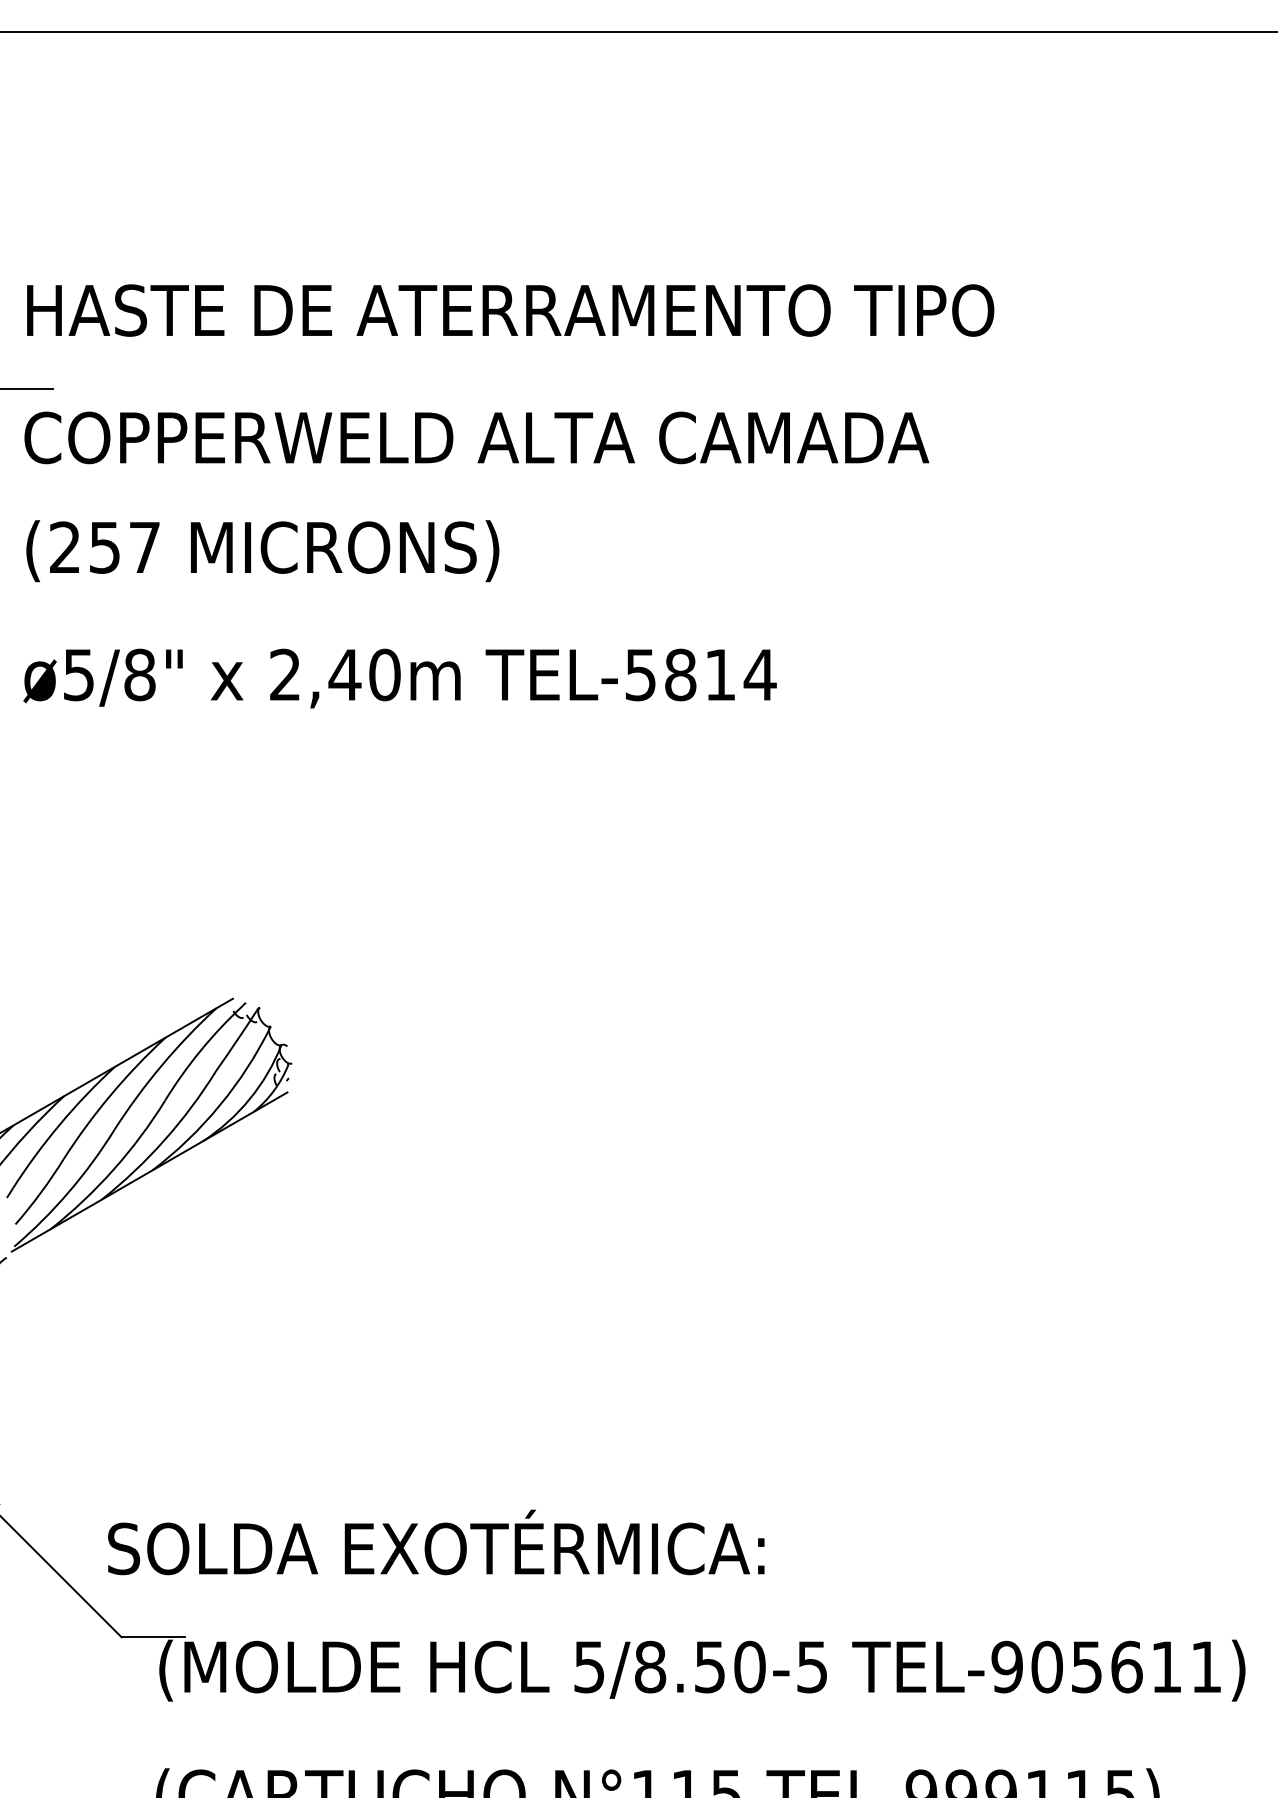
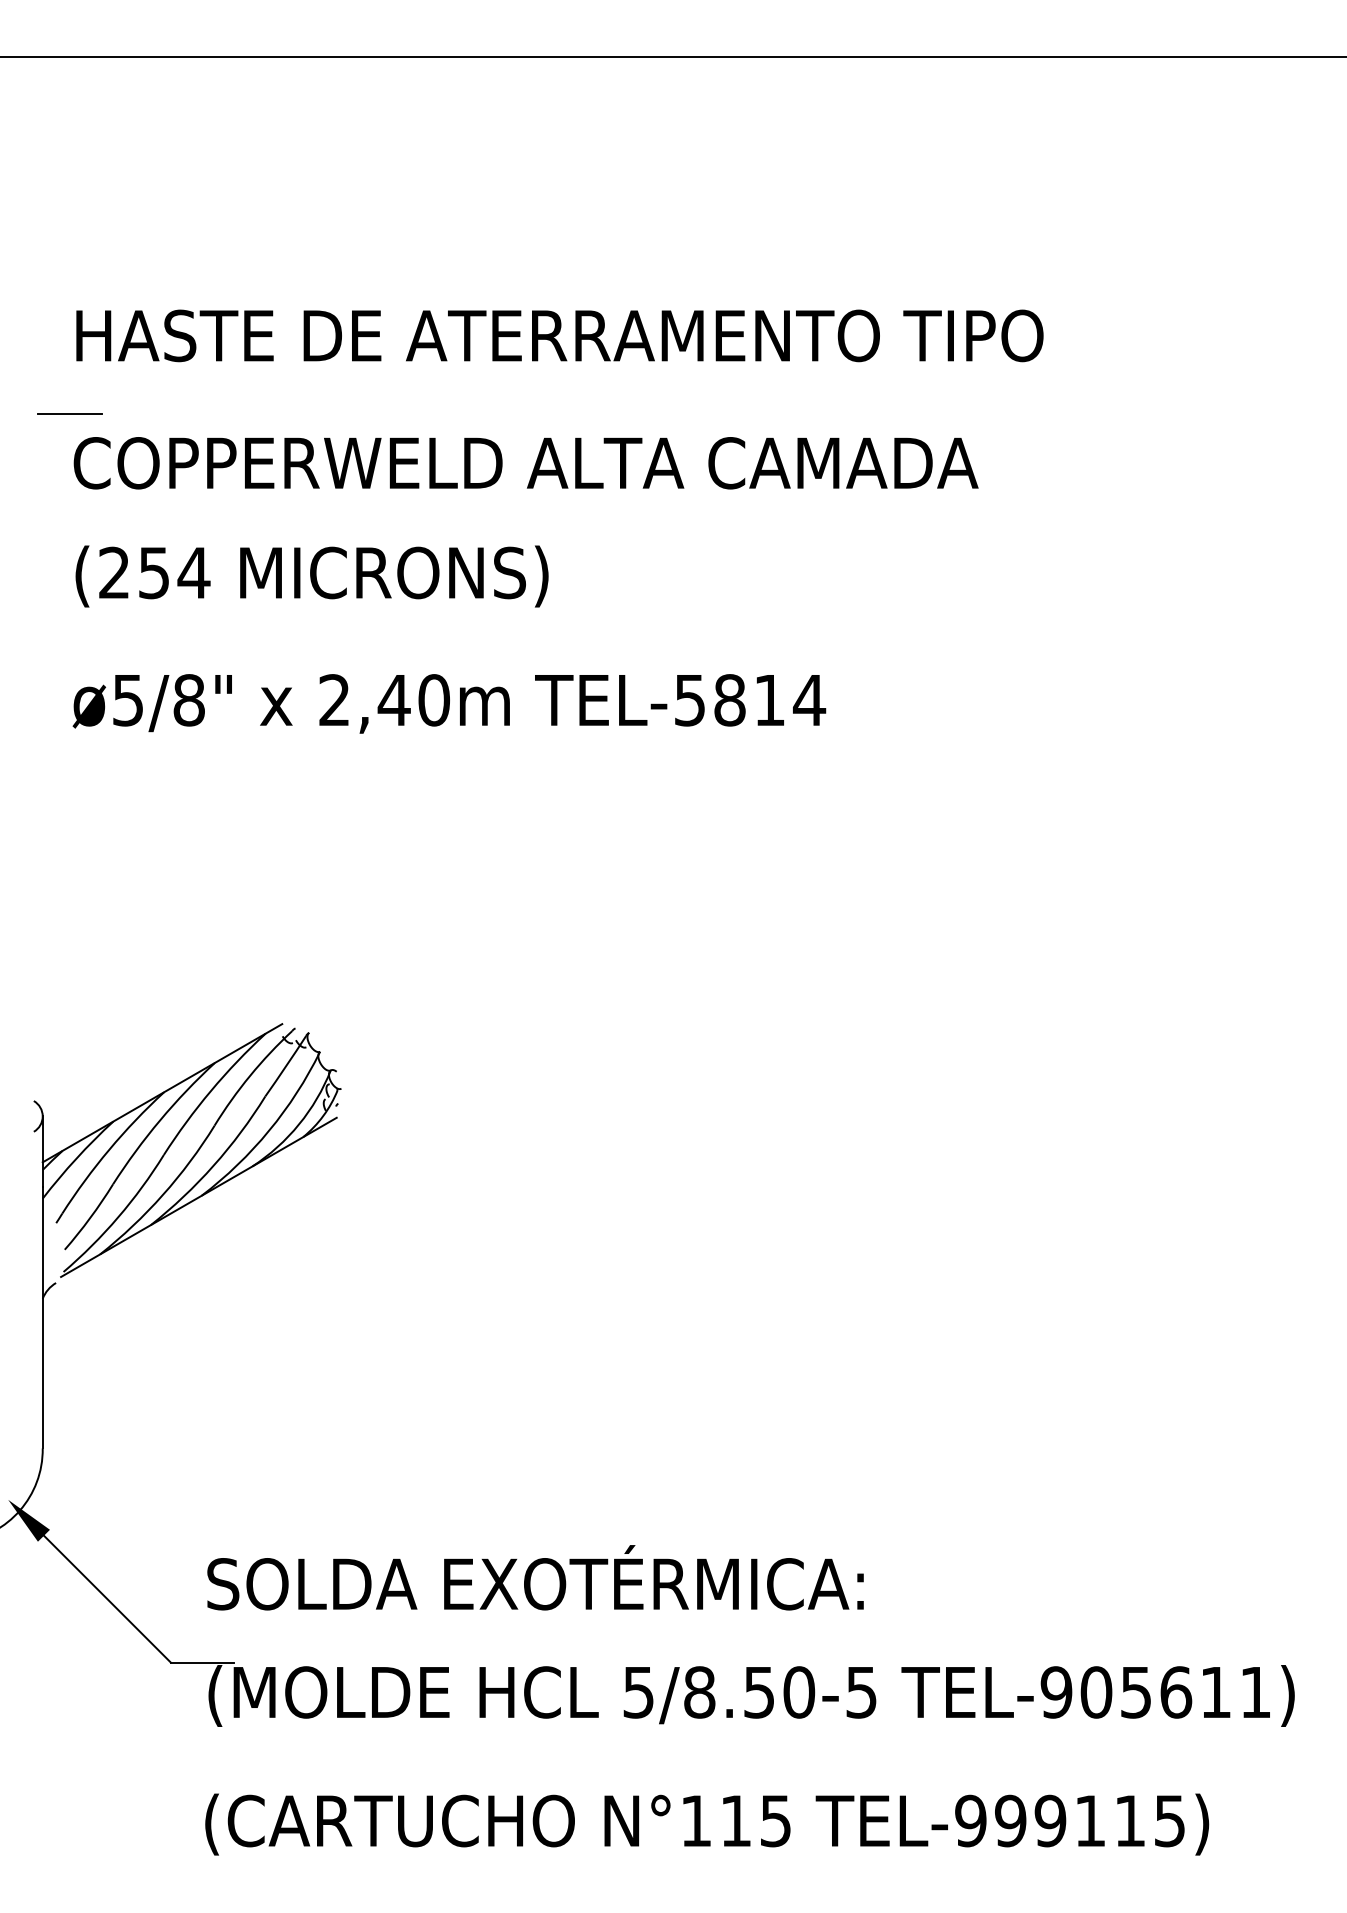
text: (144, 547) -> (193, 572), (257 -> (254
text: (436, 1542) -> (535, 1577), moved

